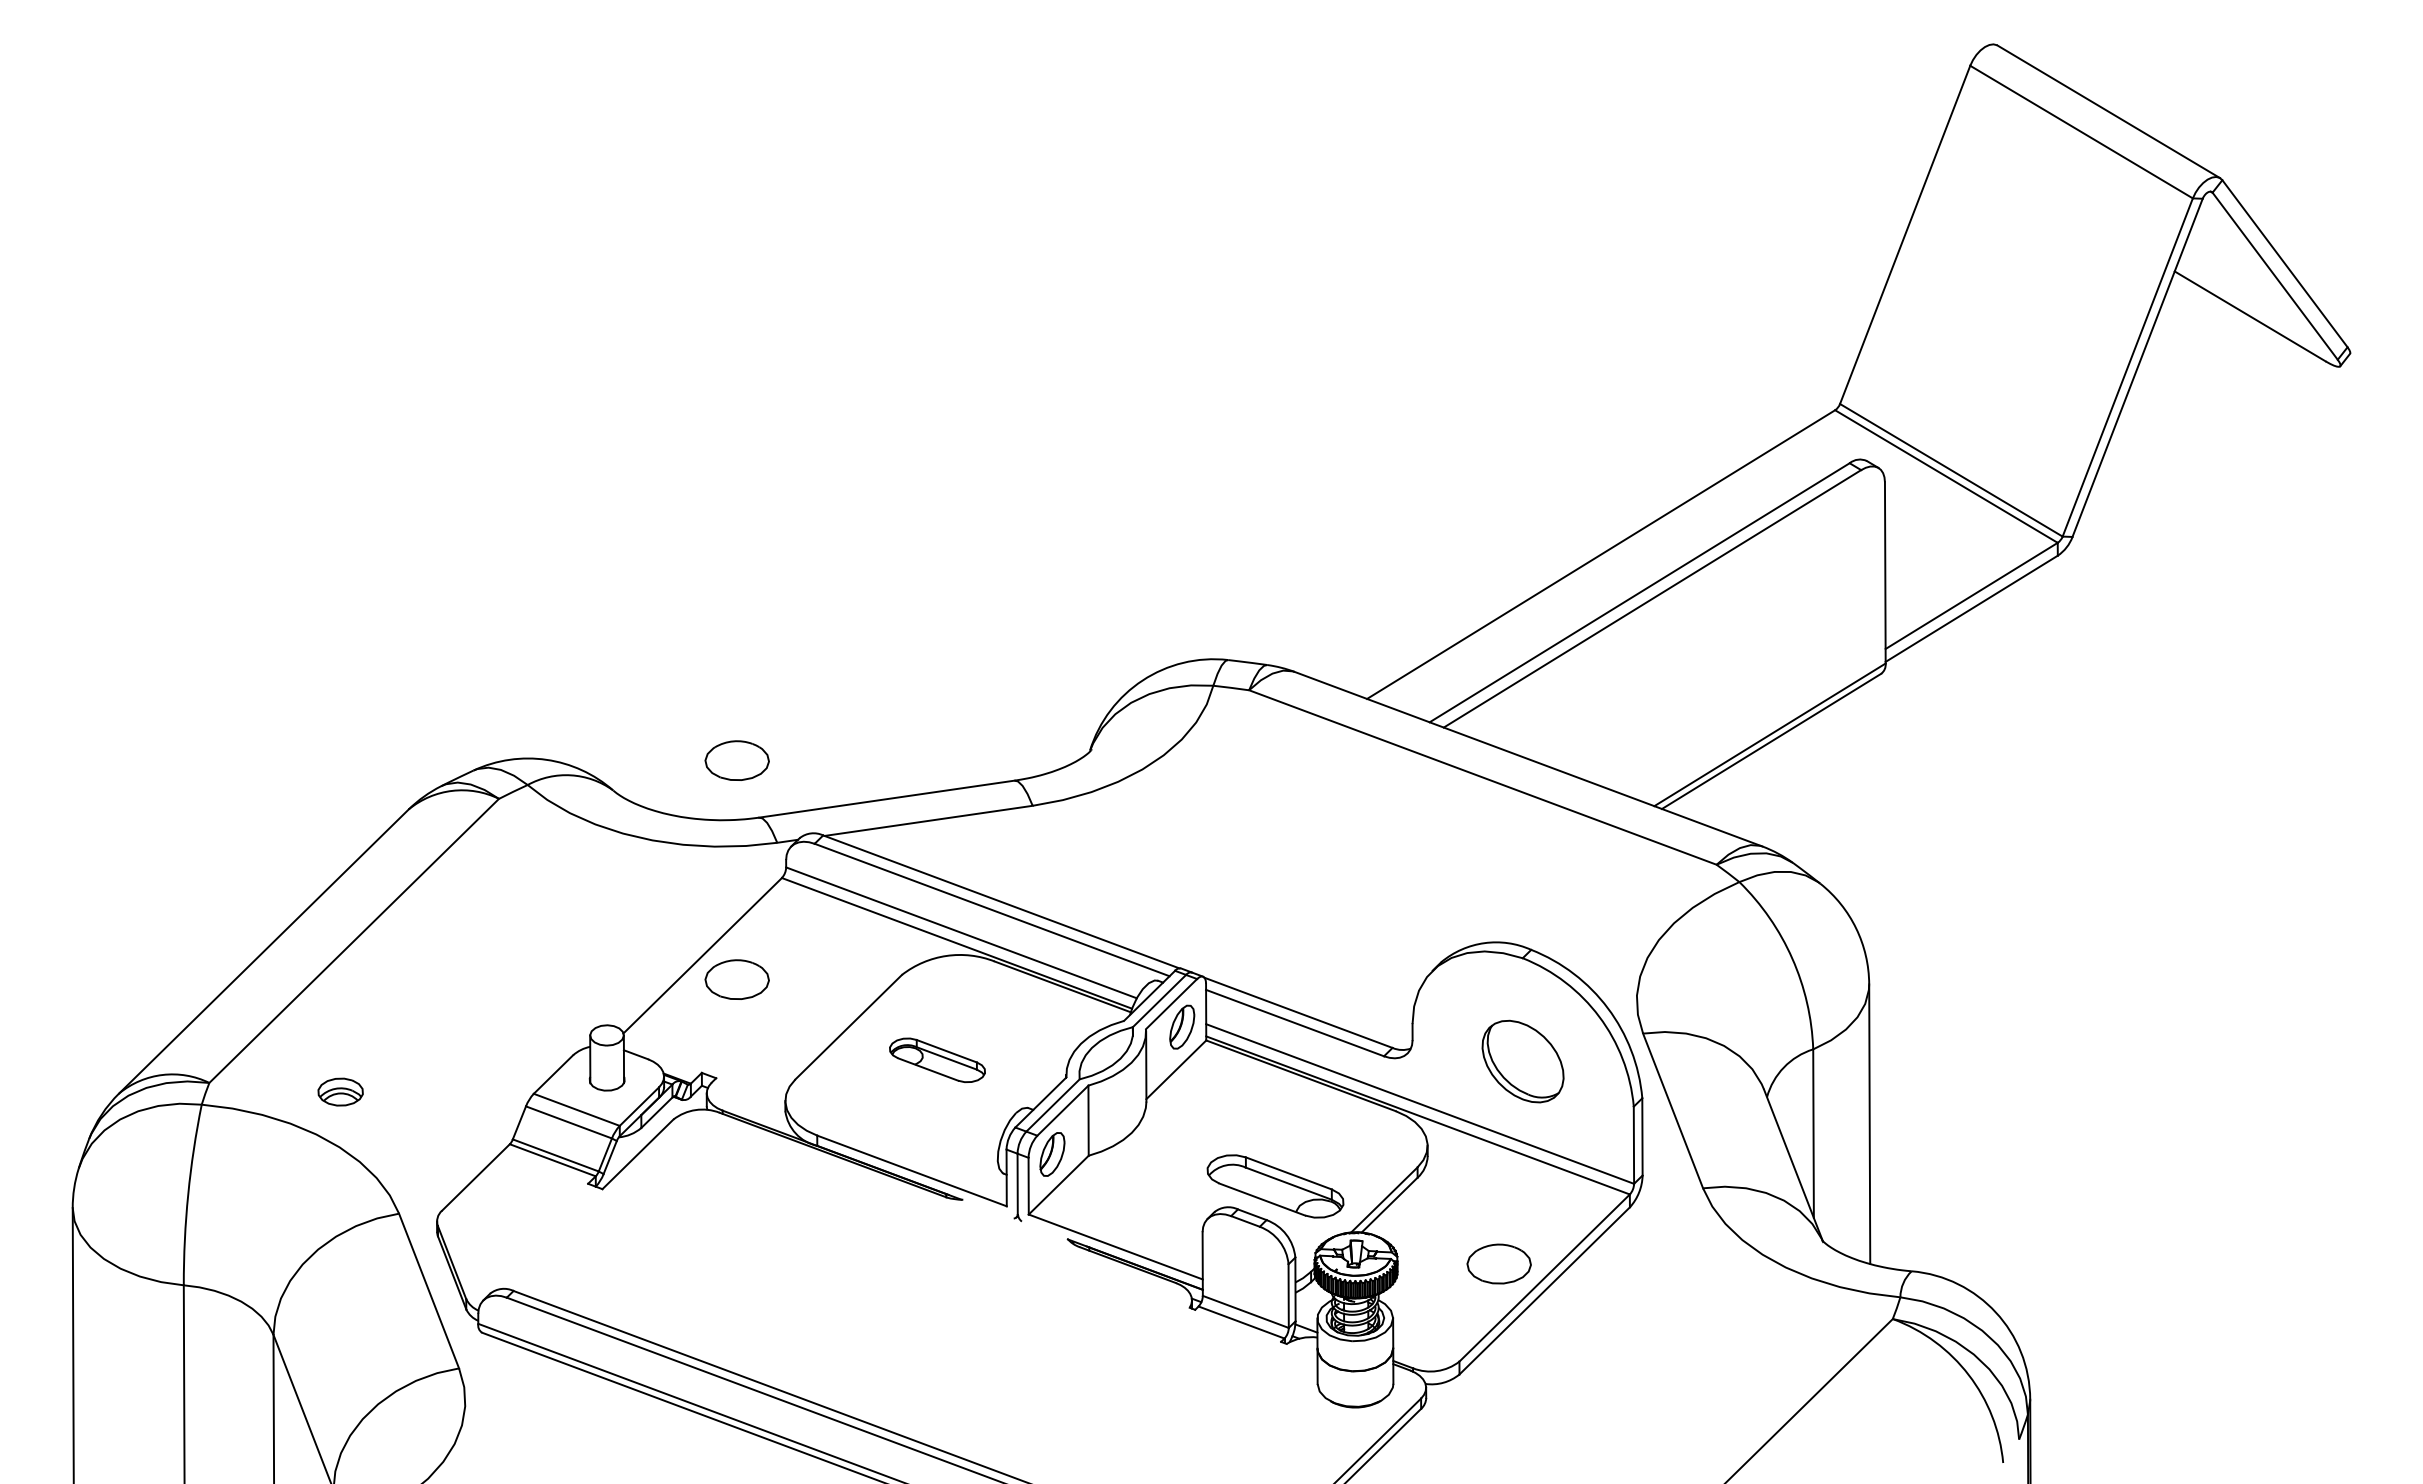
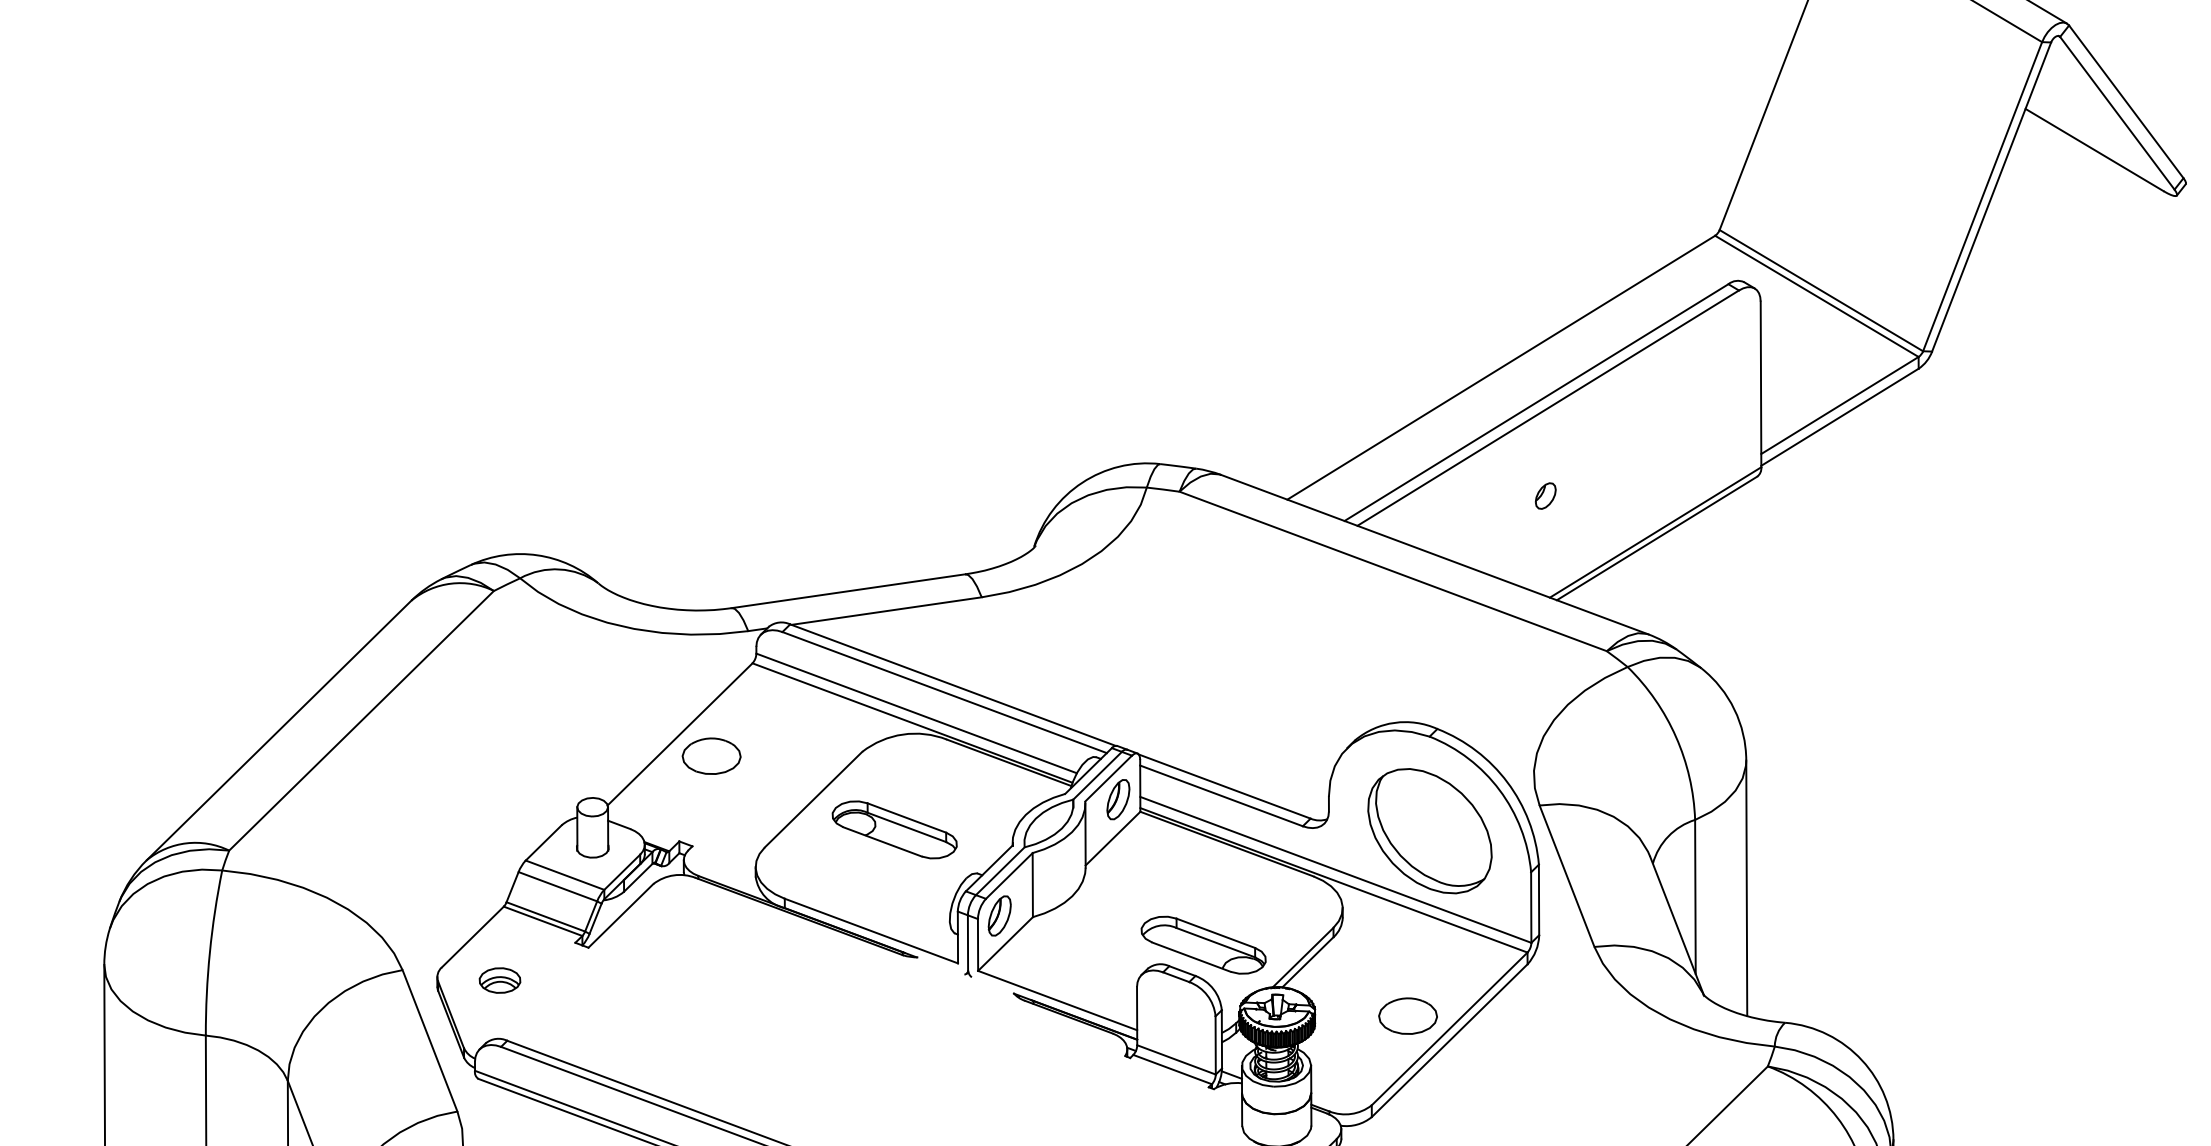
part: (1649, 694) -> (1545, 495), added
part: (736, 760) -> (710, 555), removed
part: (937, 1060) -> (894, 830), size x1.43
part: (1522, 1061) -> (1429, 831), size x1.67
part: (340, 1091) -> (499, 980), moved

